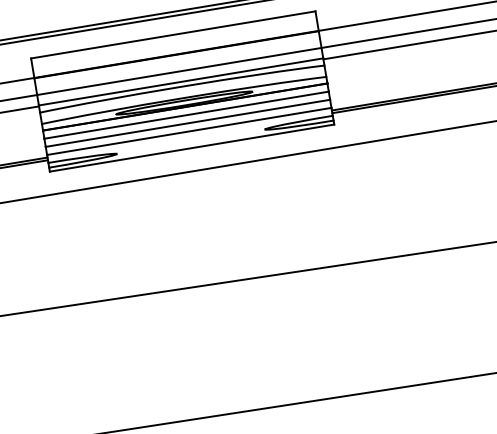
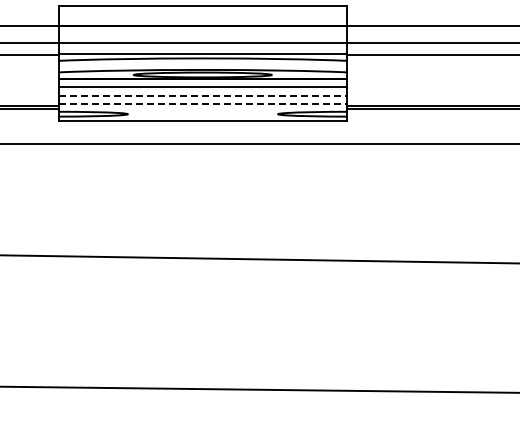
line: (188, 123) -> (203, 95), solid -> dashed
line: (189, 131) -> (203, 103), solid -> dashed

